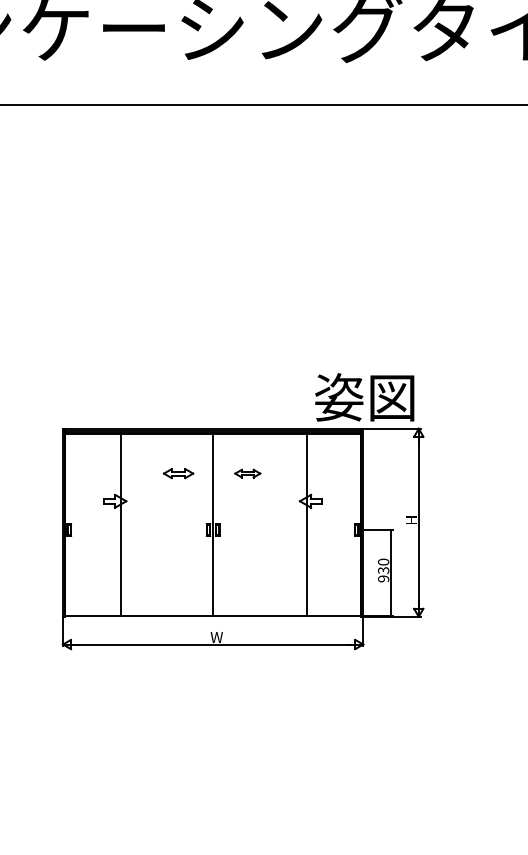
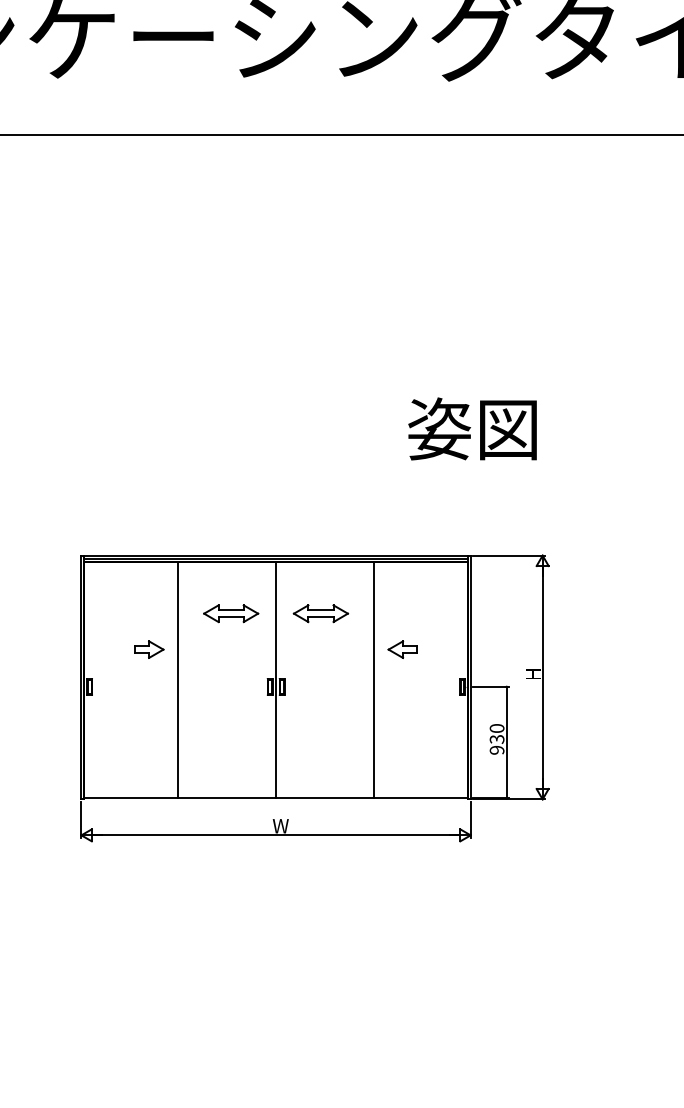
text: (364, 397) -> (472, 428), moved
part: (178, 473) -> (231, 613), size x1.43
part: (247, 473) -> (320, 613), size x1.67
line: (120, 524) -> (178, 679), moved
line: (306, 524) -> (373, 679), moved

